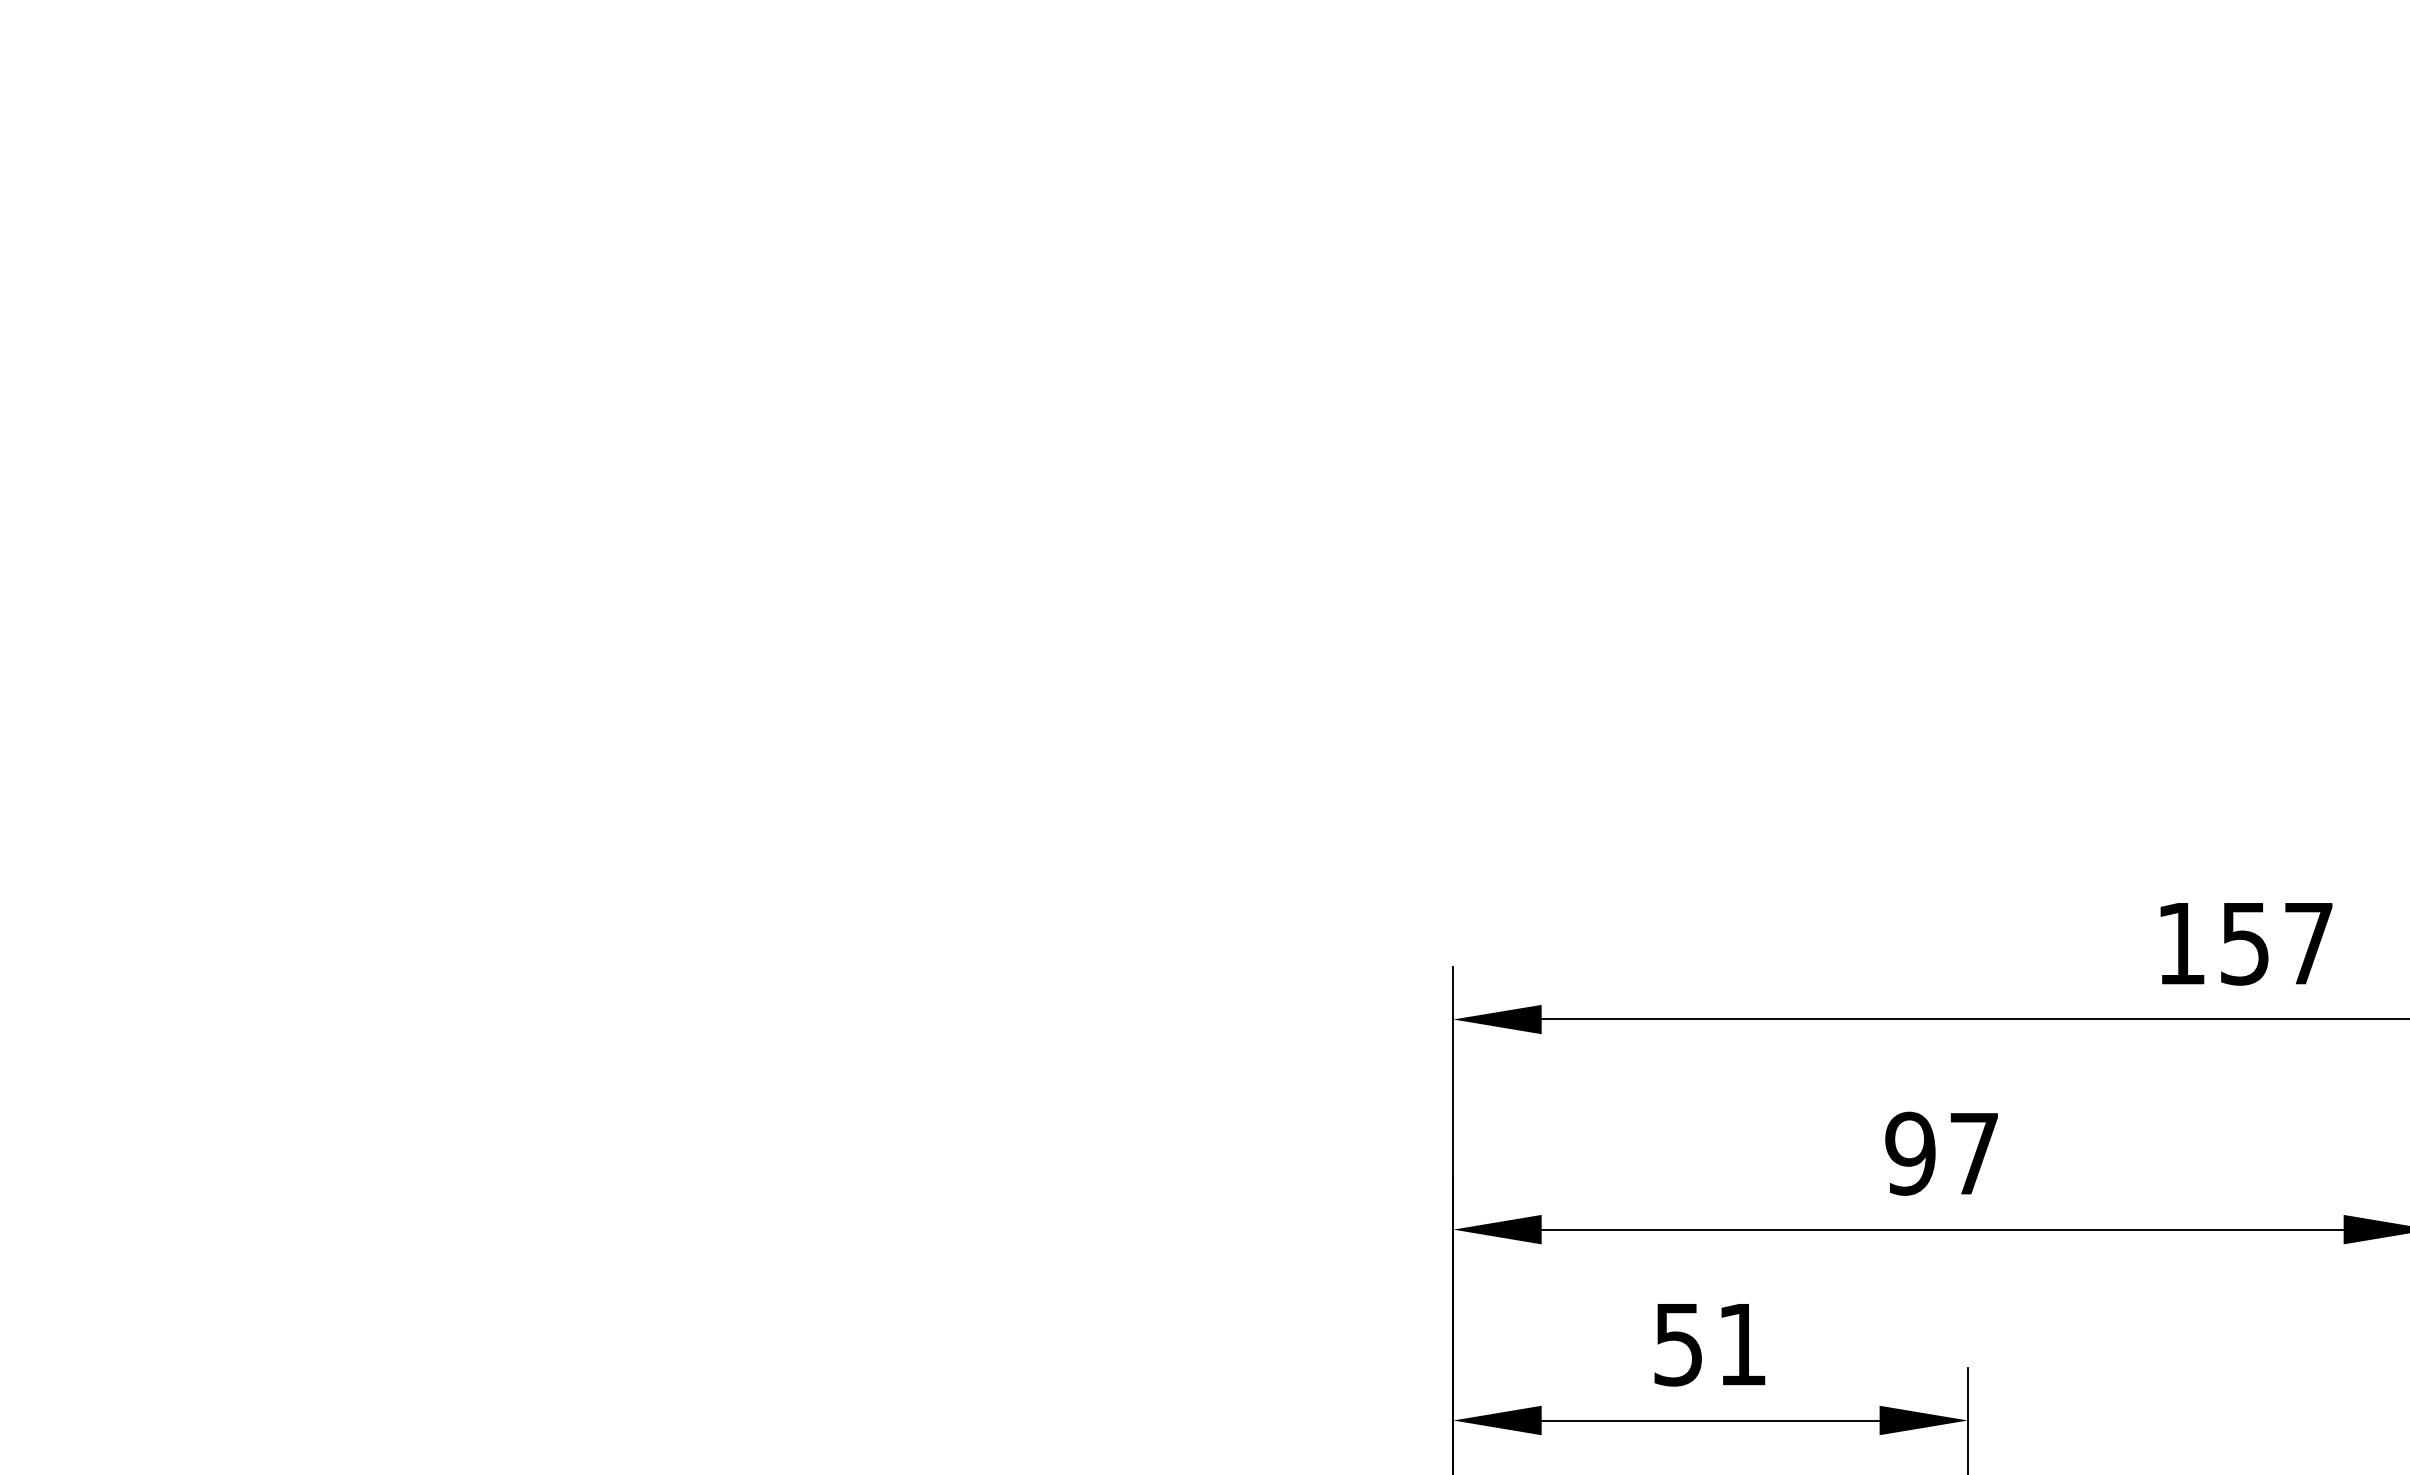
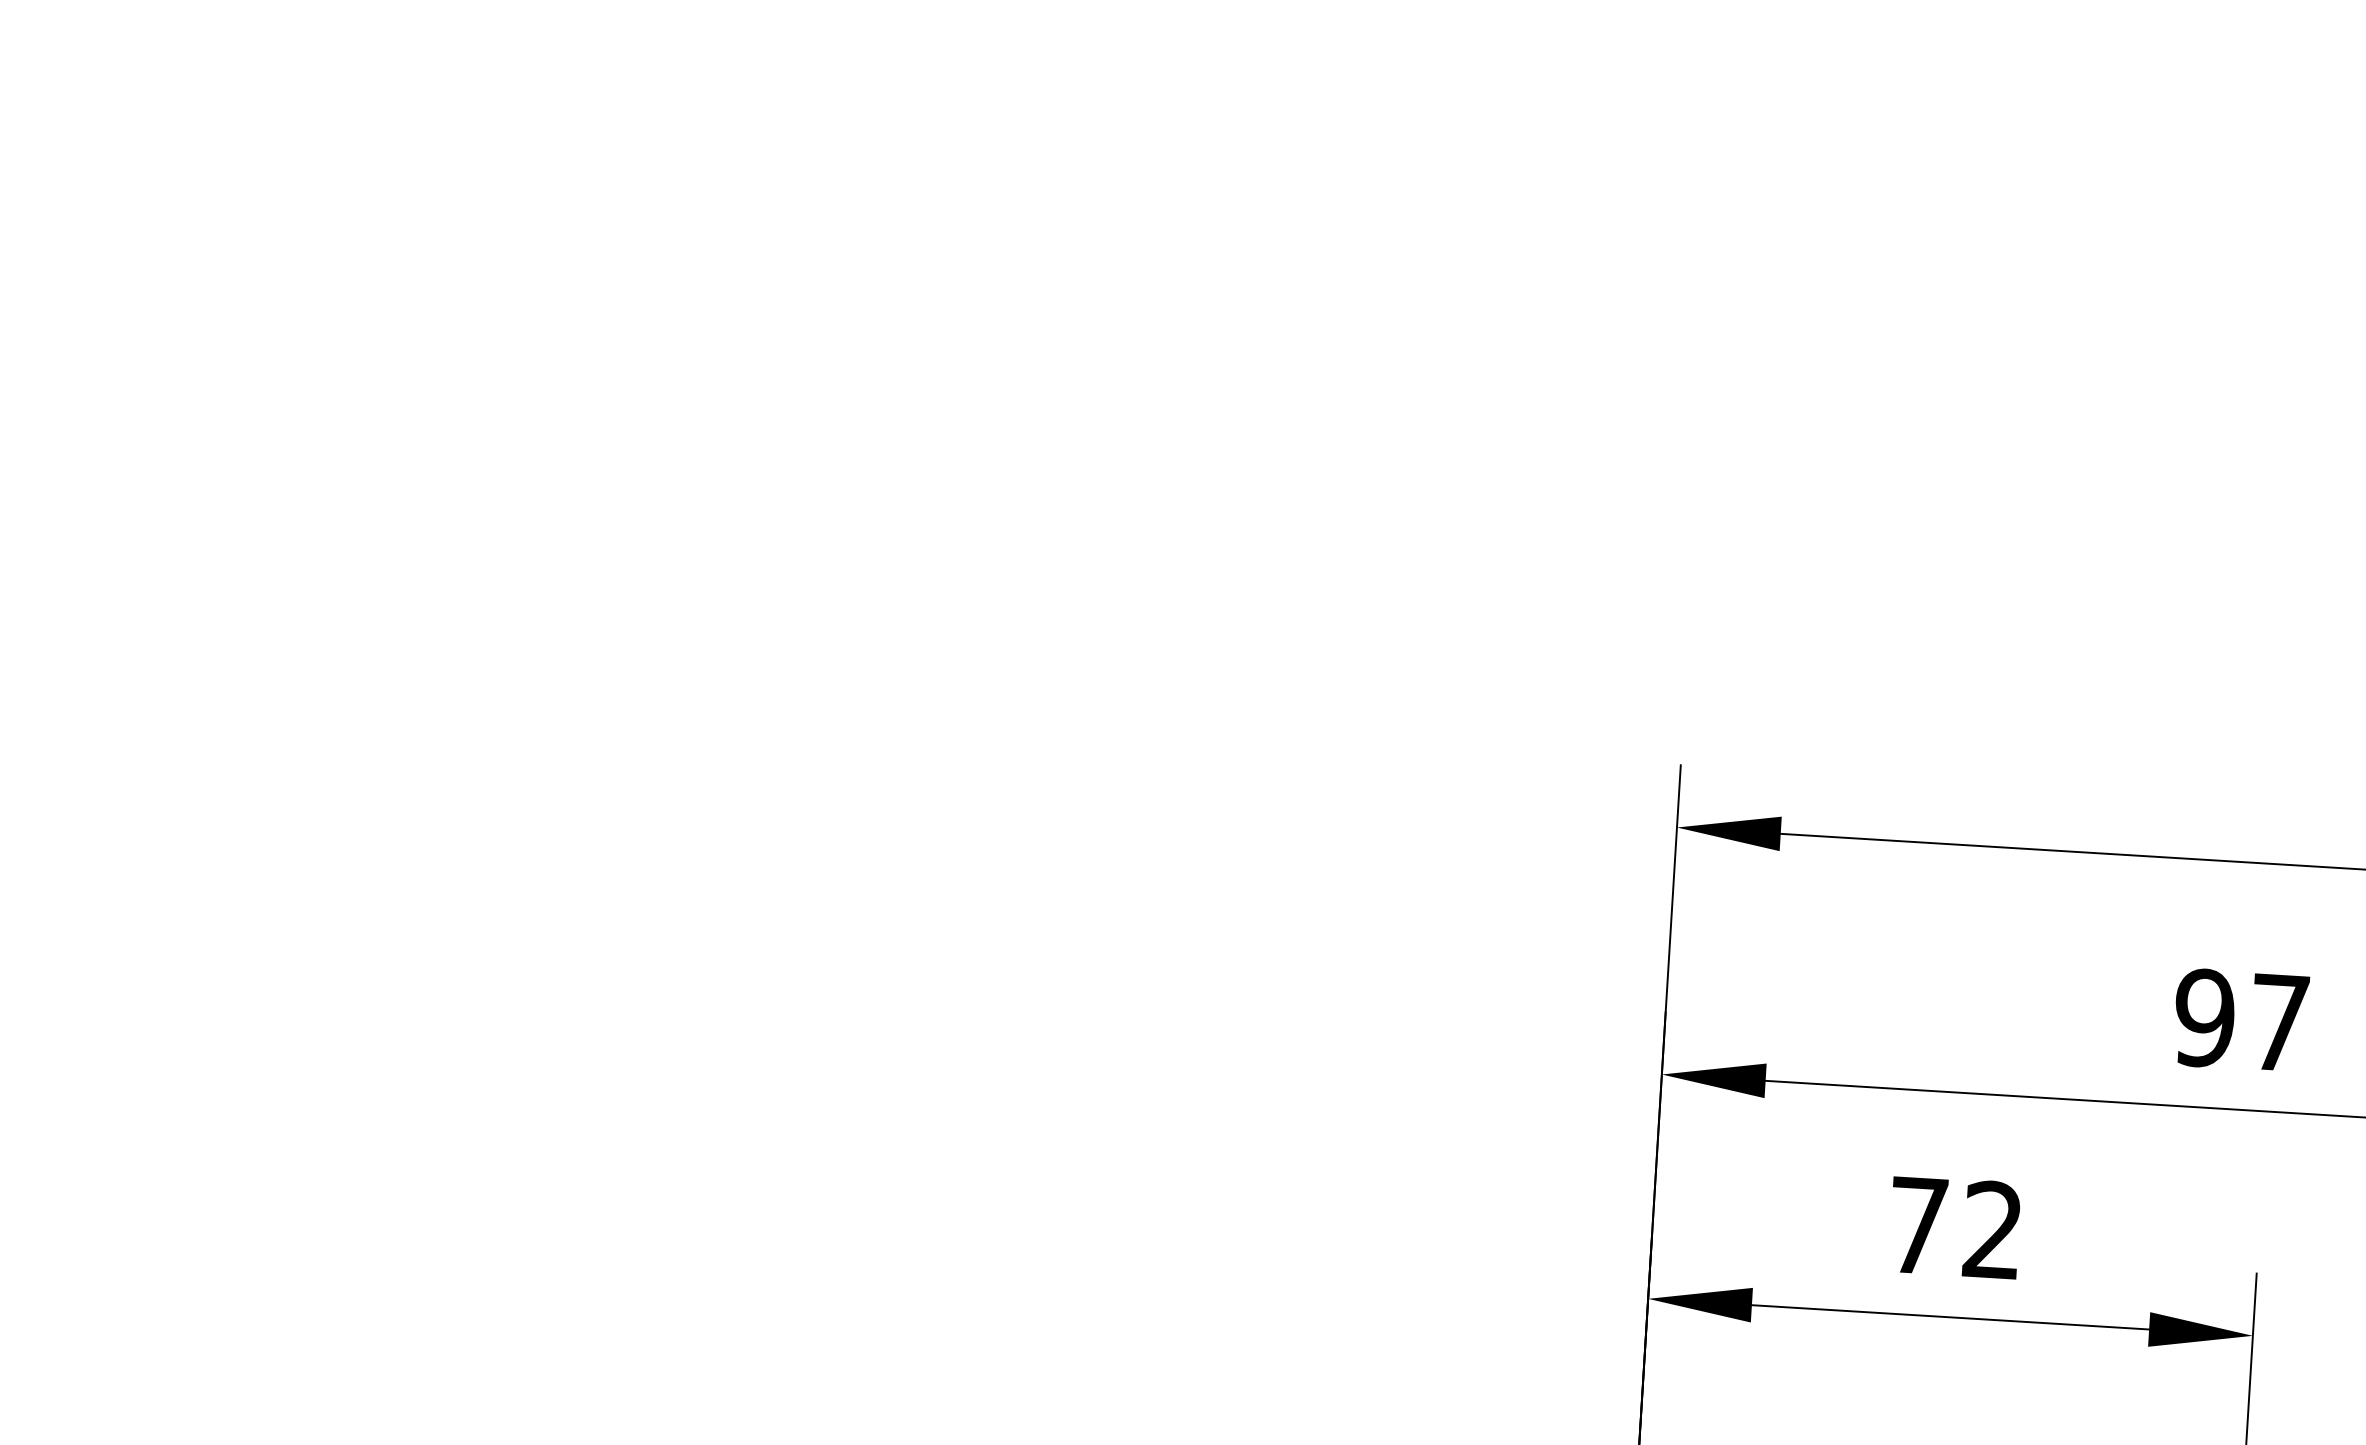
text: (1709, 1344) -> (1954, 1227), 51 -> 72

